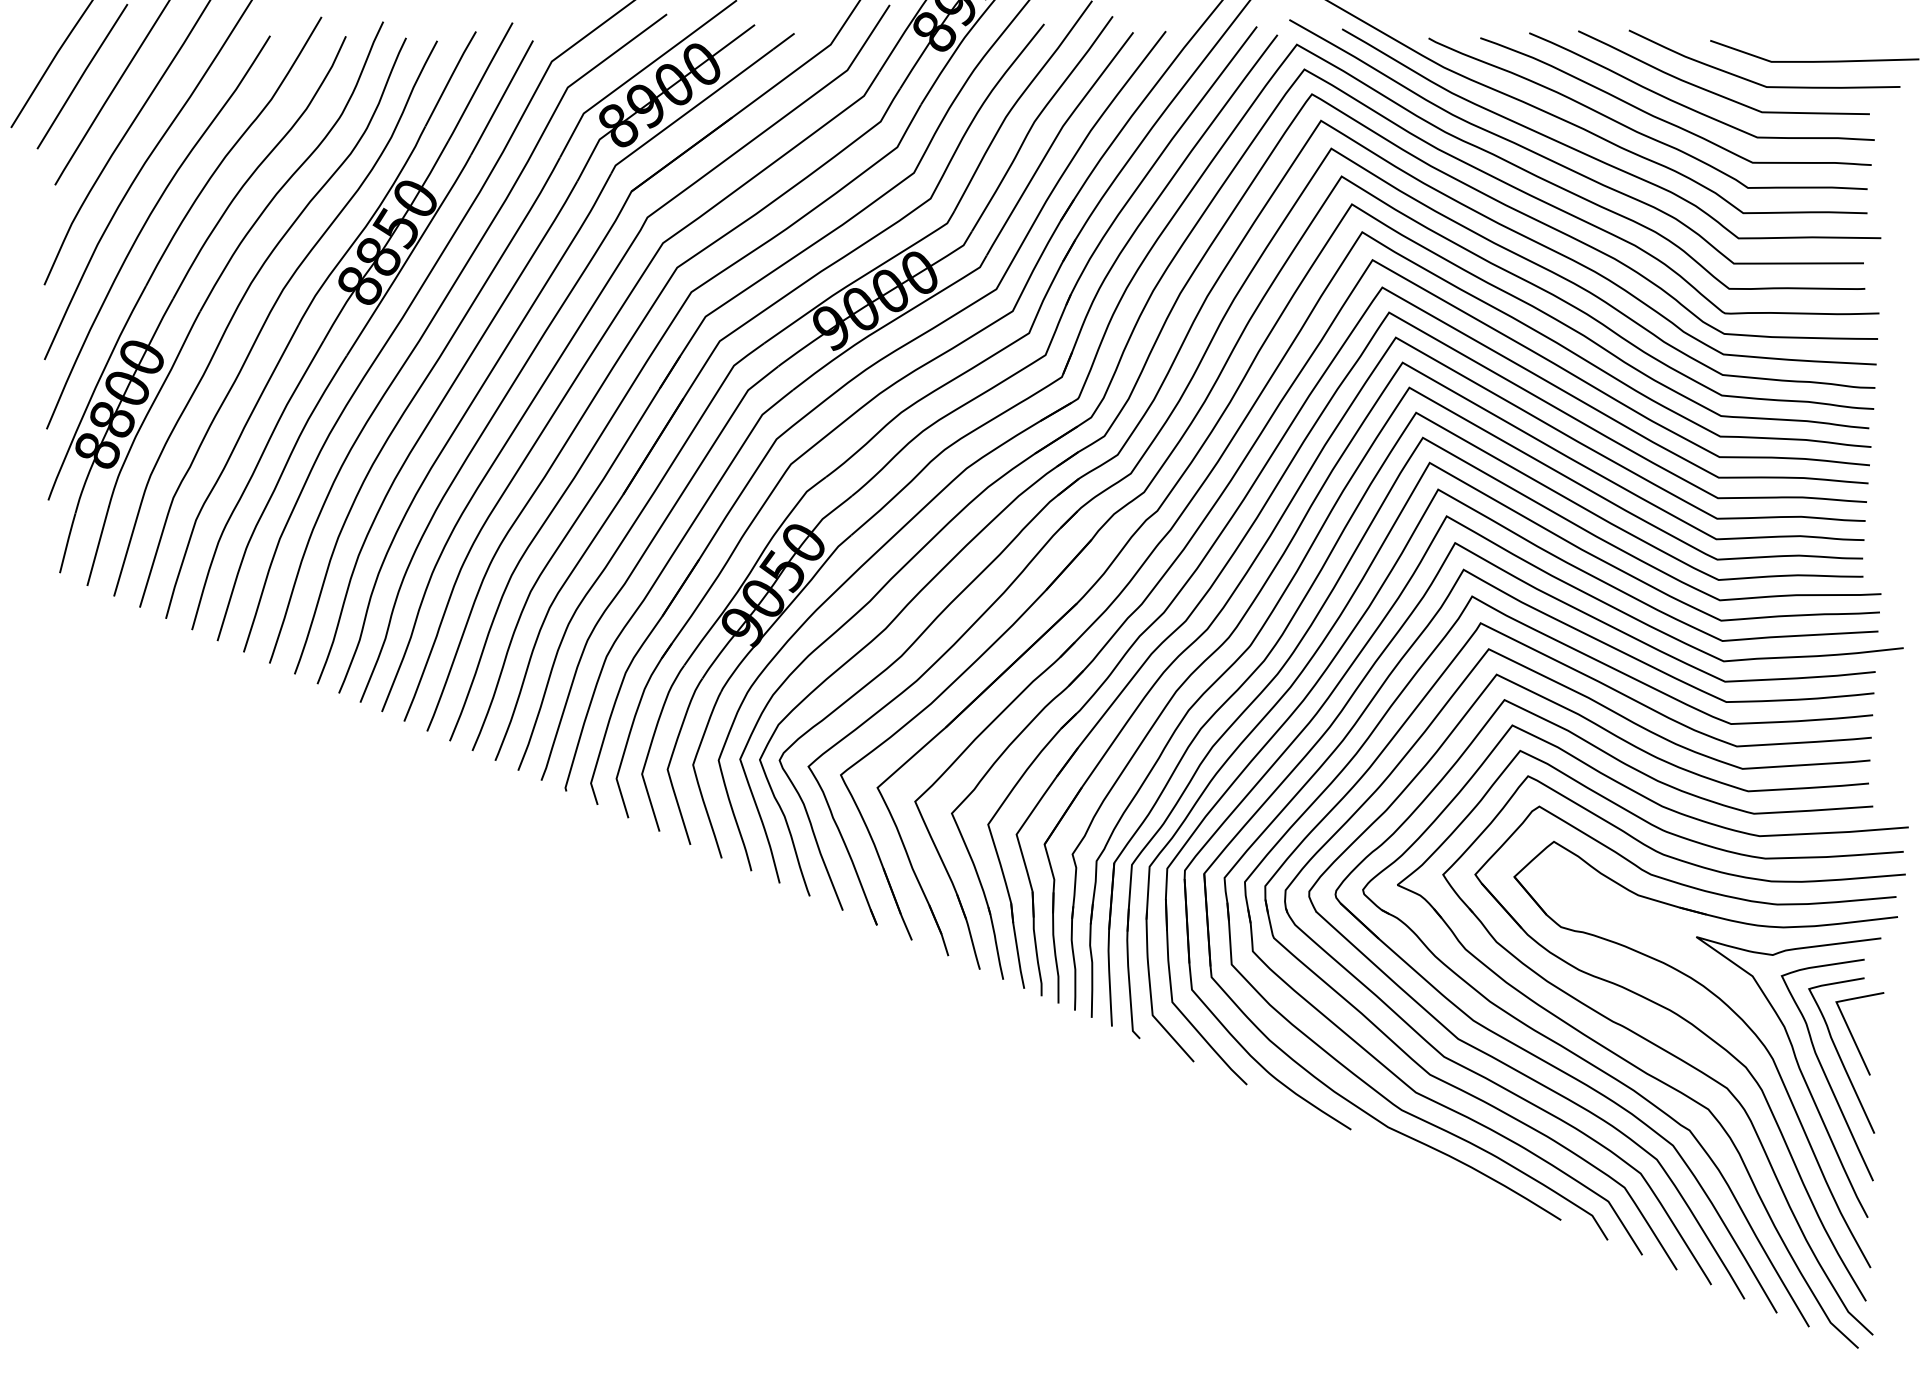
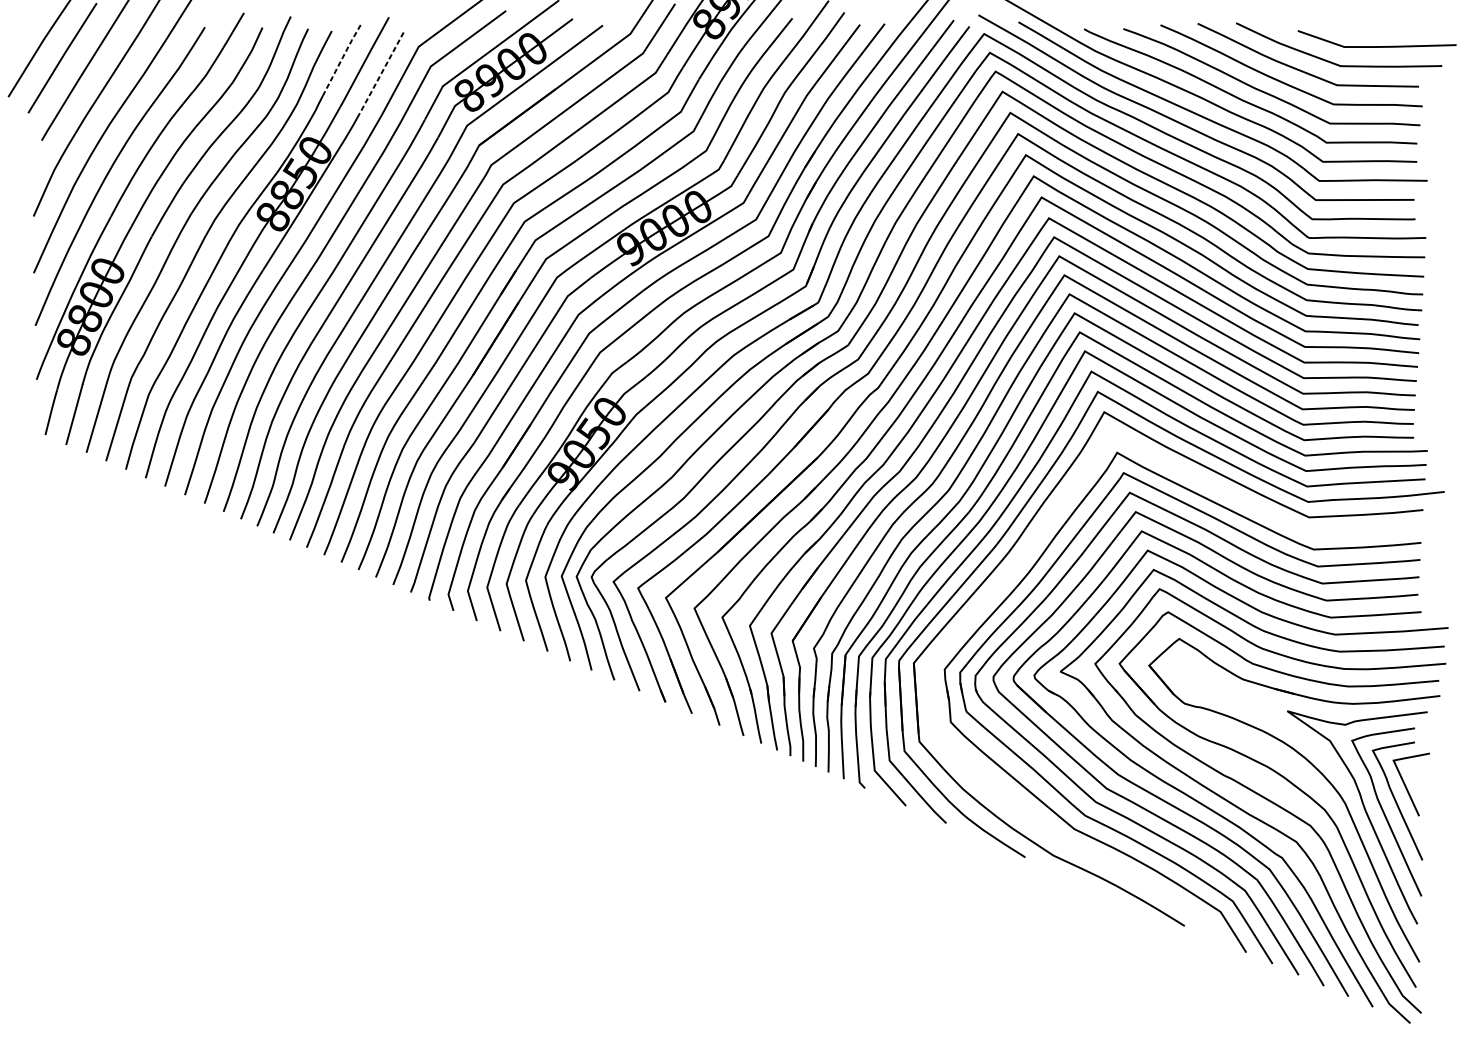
line: (451, 76) -> (342, 58), solid -> dashed
line: (501, 98) -> (380, 74), solid -> dashed
part: (1439, 1126) -> (1092, 854), removed

